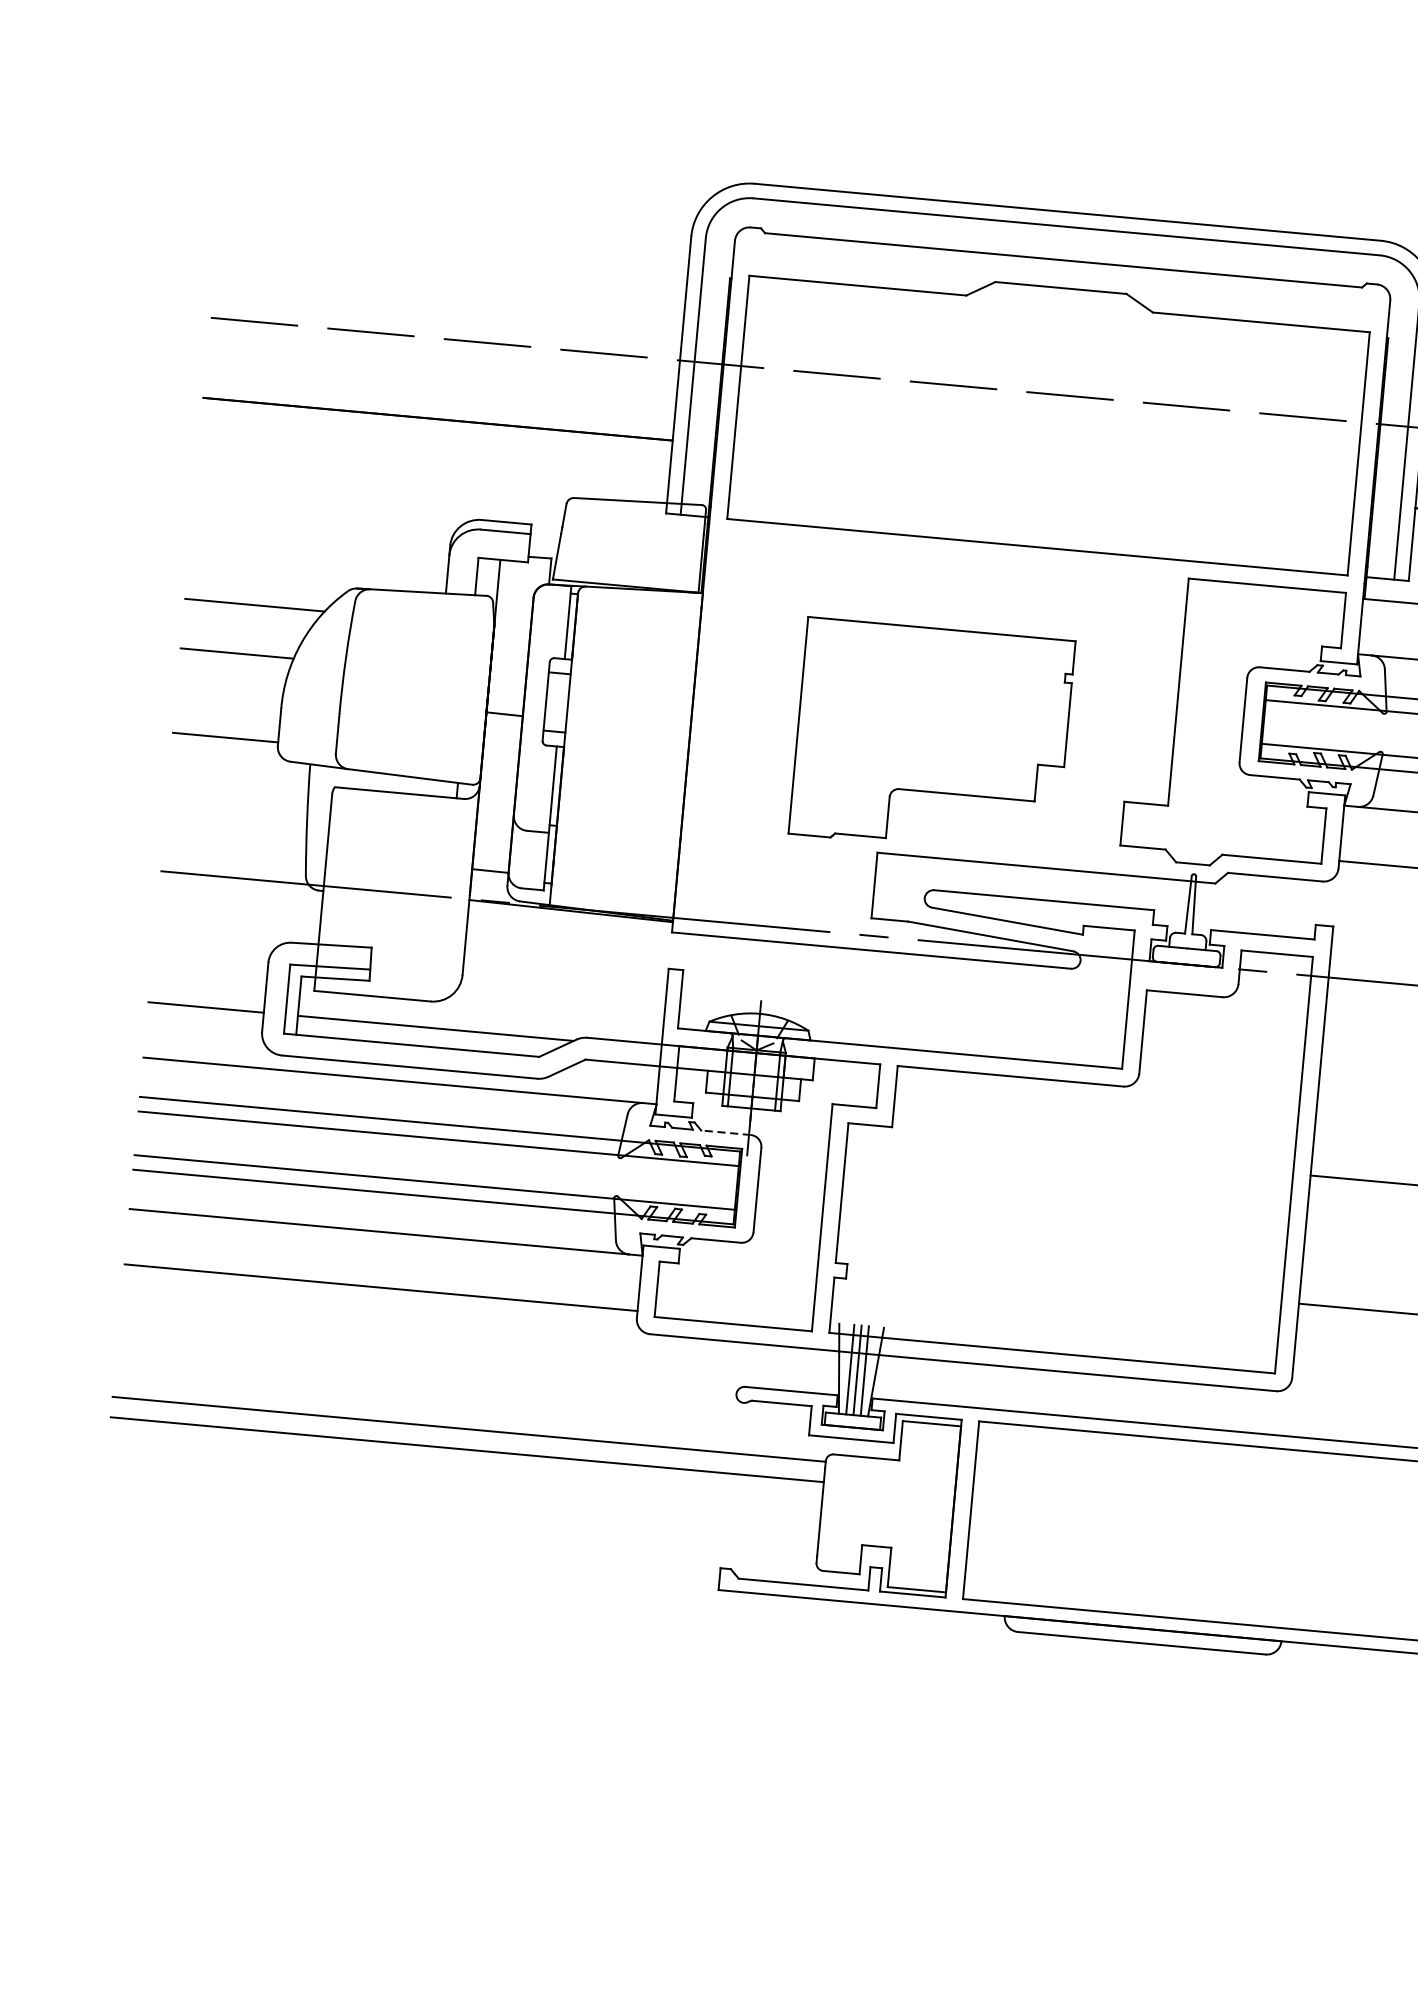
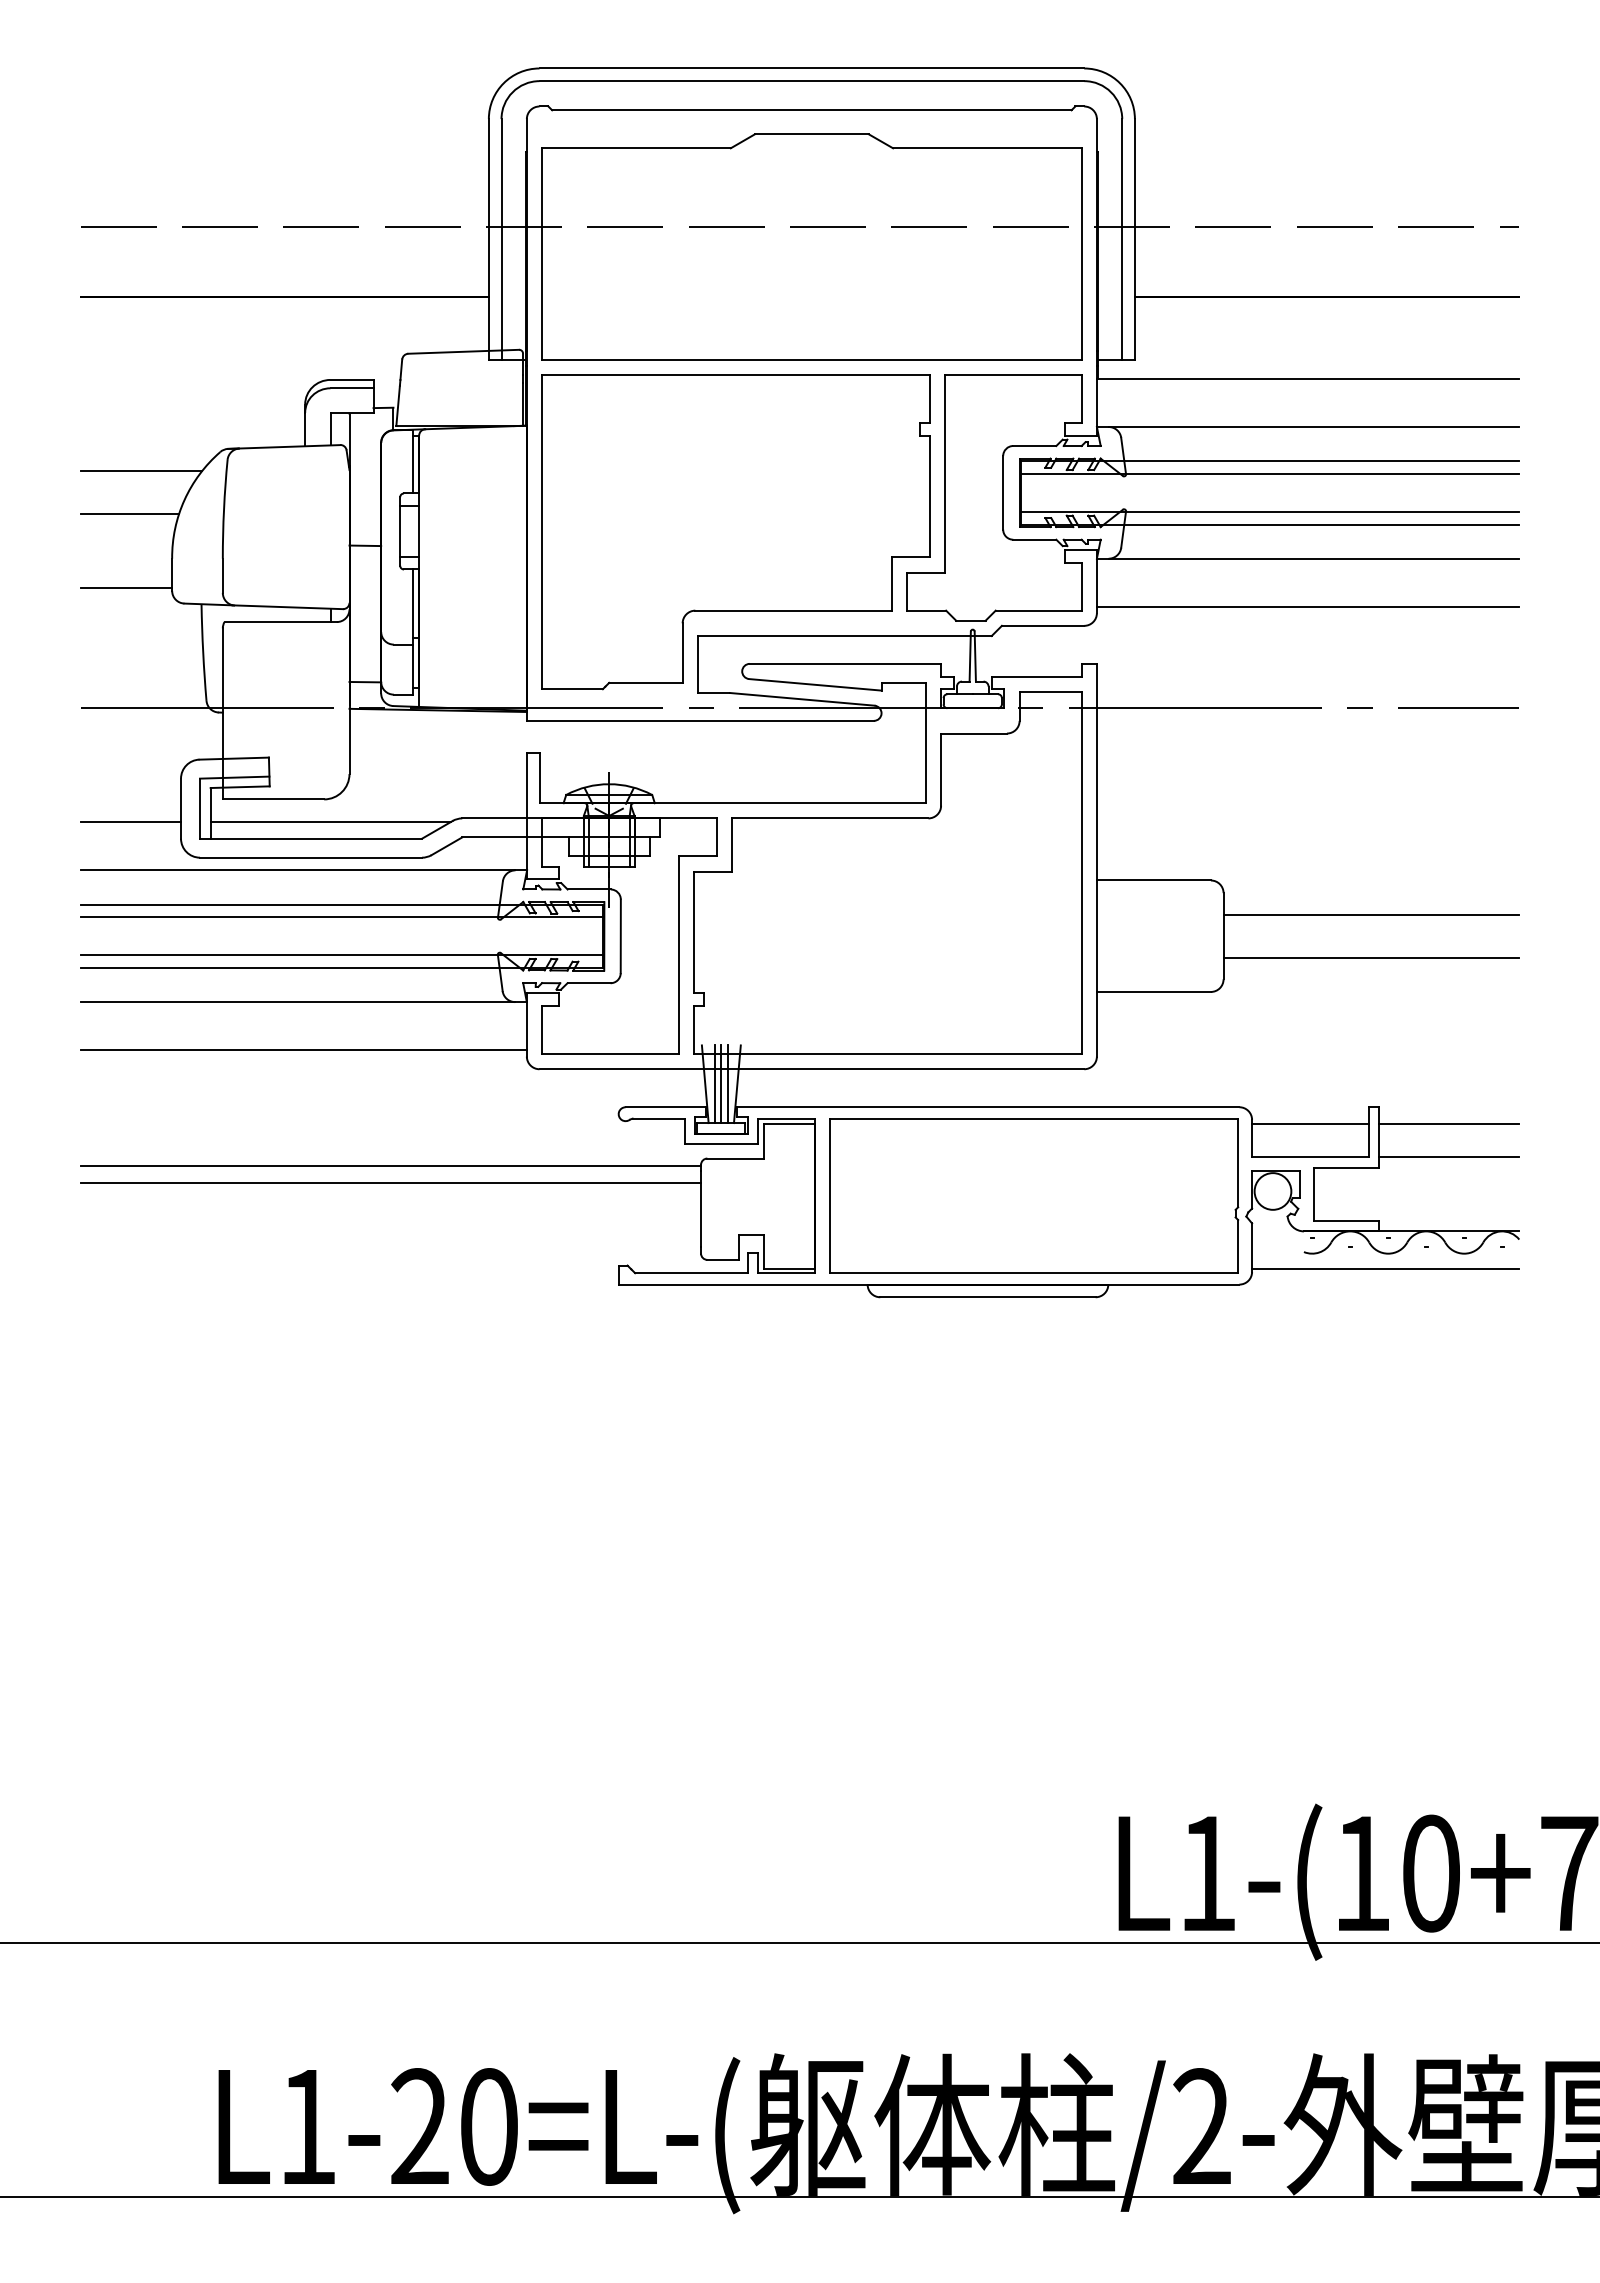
part: (931, 737) -> (735, 532), size x1.67
line: (726, 1132) -> (589, 889), dashed -> solid

